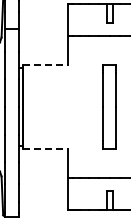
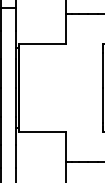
line: (45, 65) -> (42, 44), dashed -> solid
line: (45, 148) -> (42, 131), dashed -> solid

